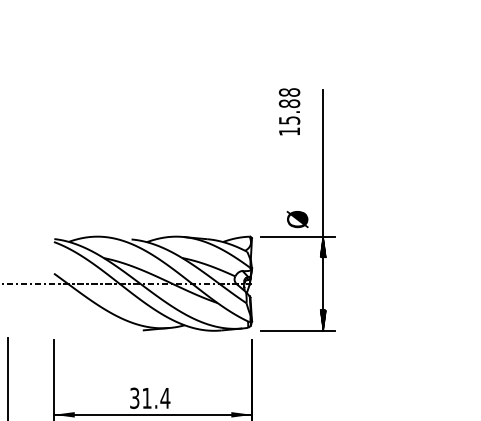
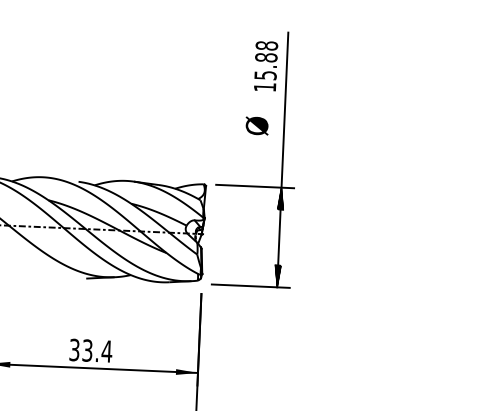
text: (289, 111) -> (265, 65), moved
text: (297, 219) -> (256, 125), moved
text: (146, 397) -> (87, 349), 31.4 -> 33.4

